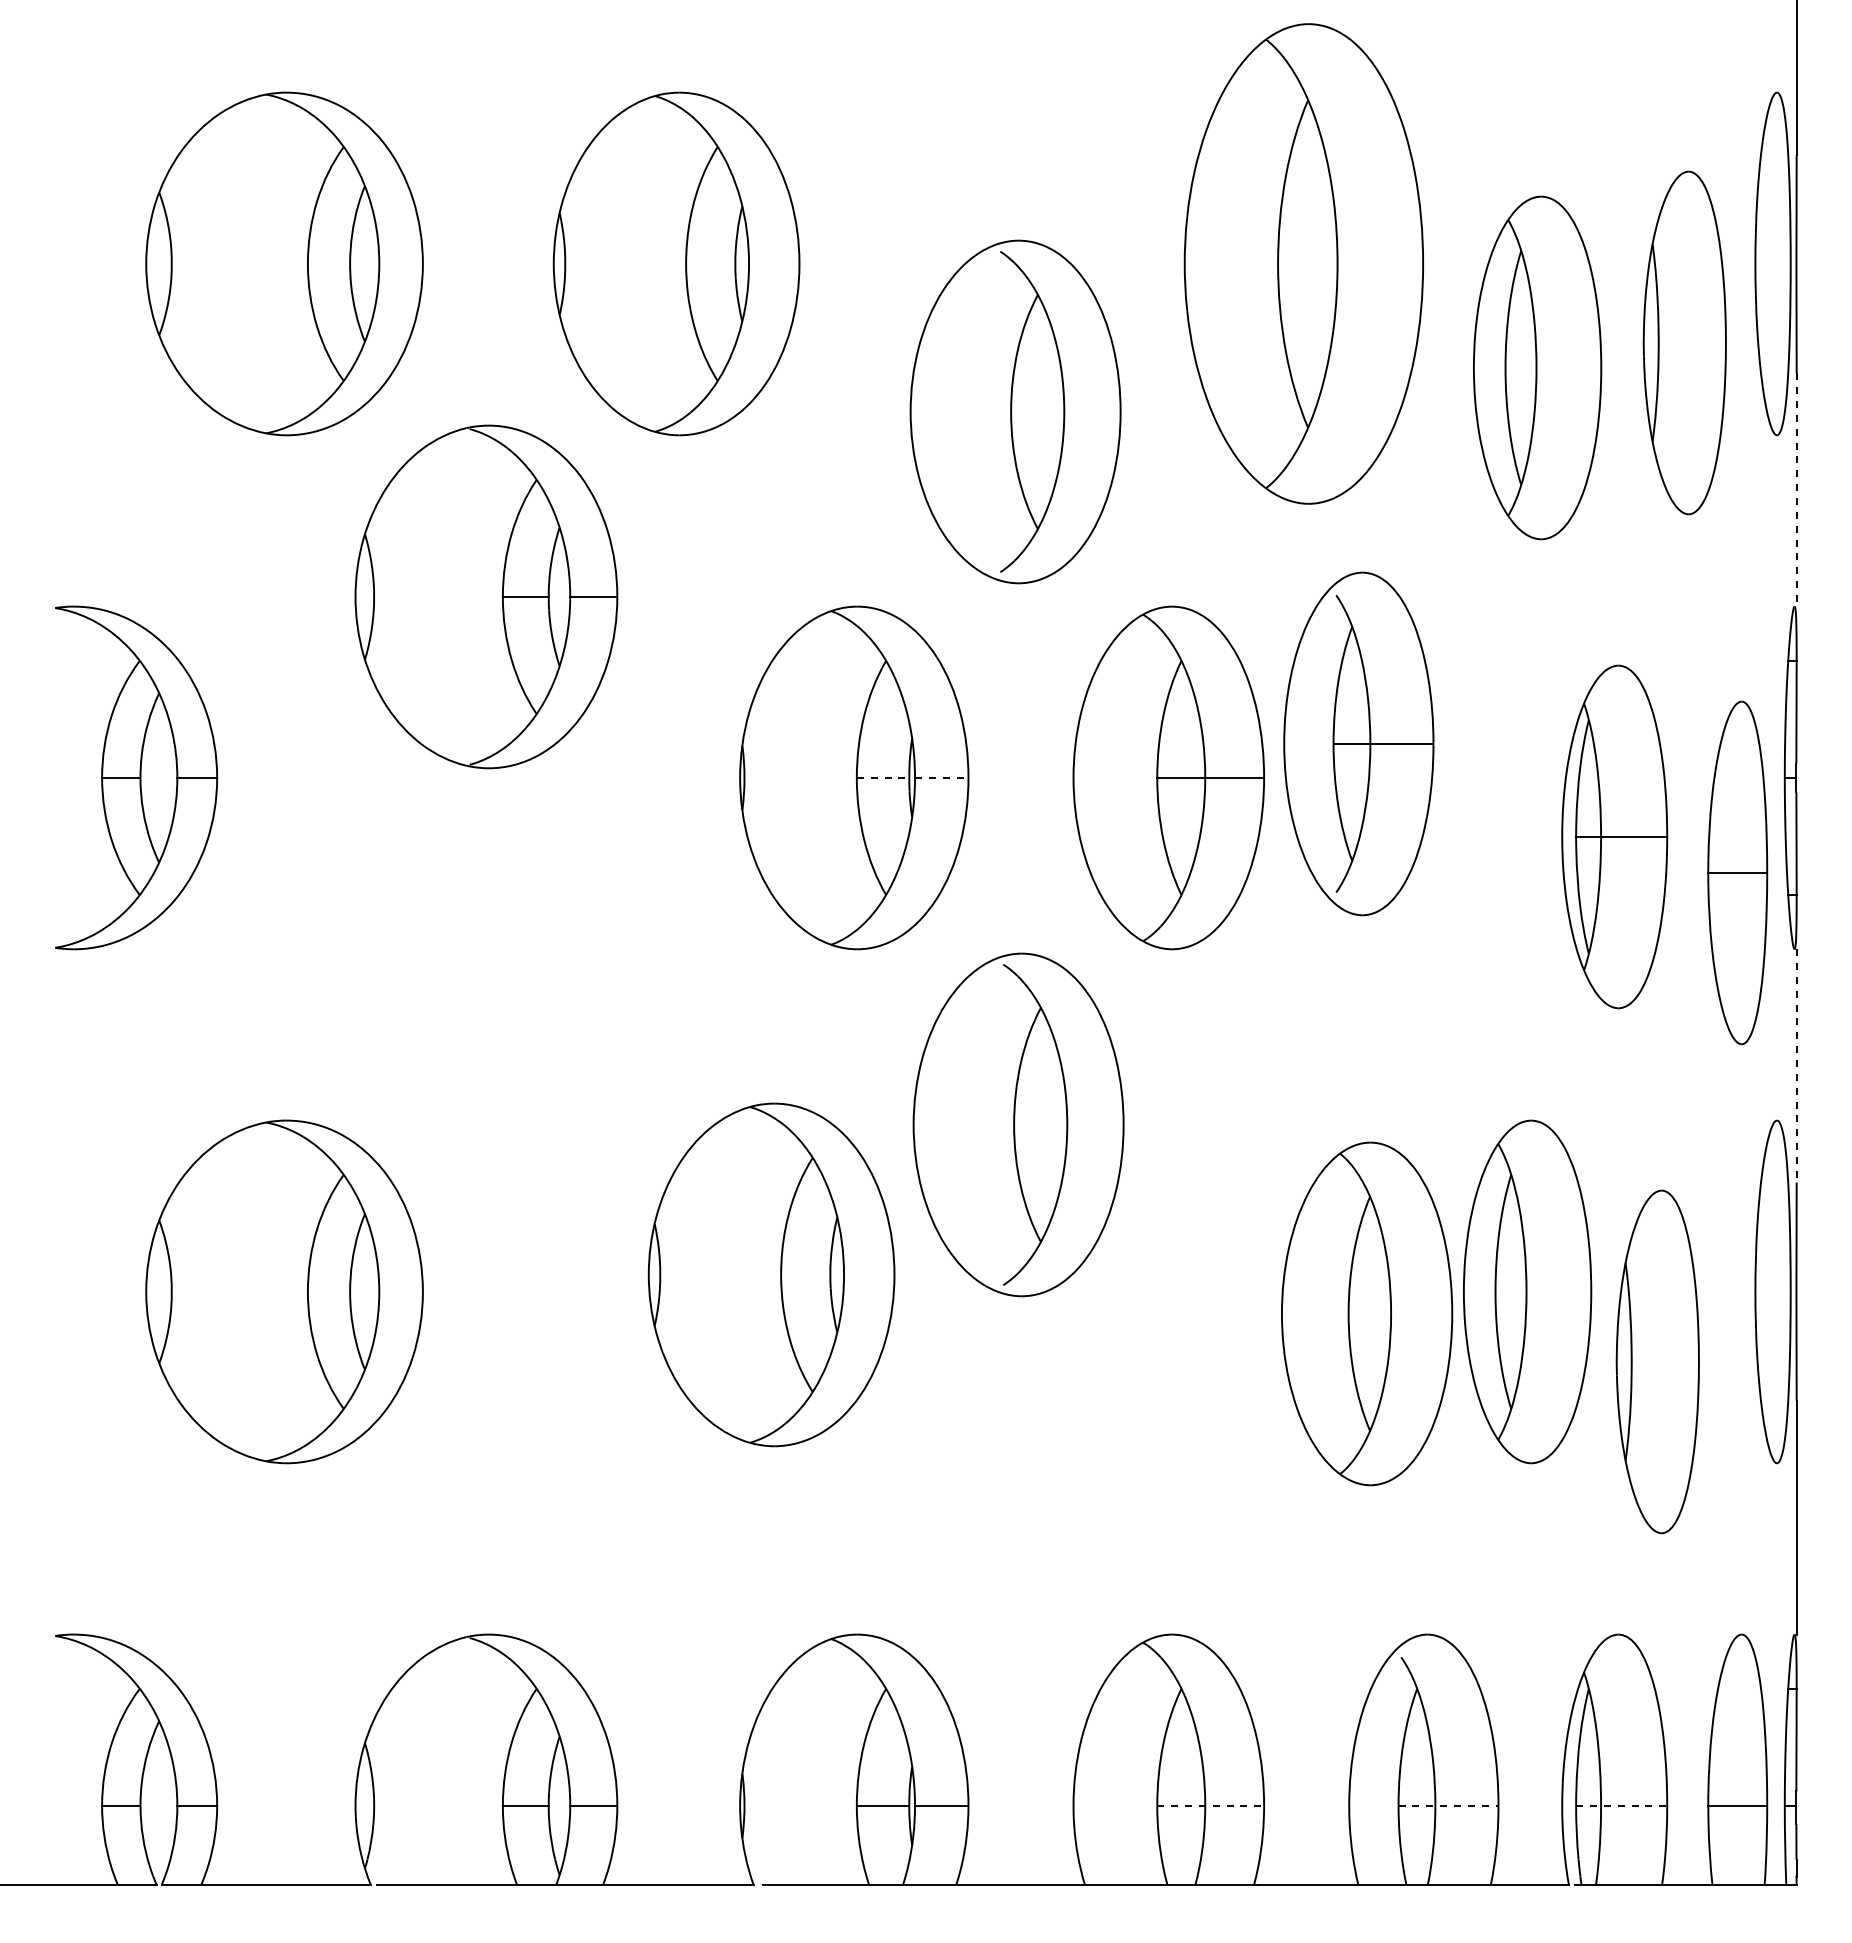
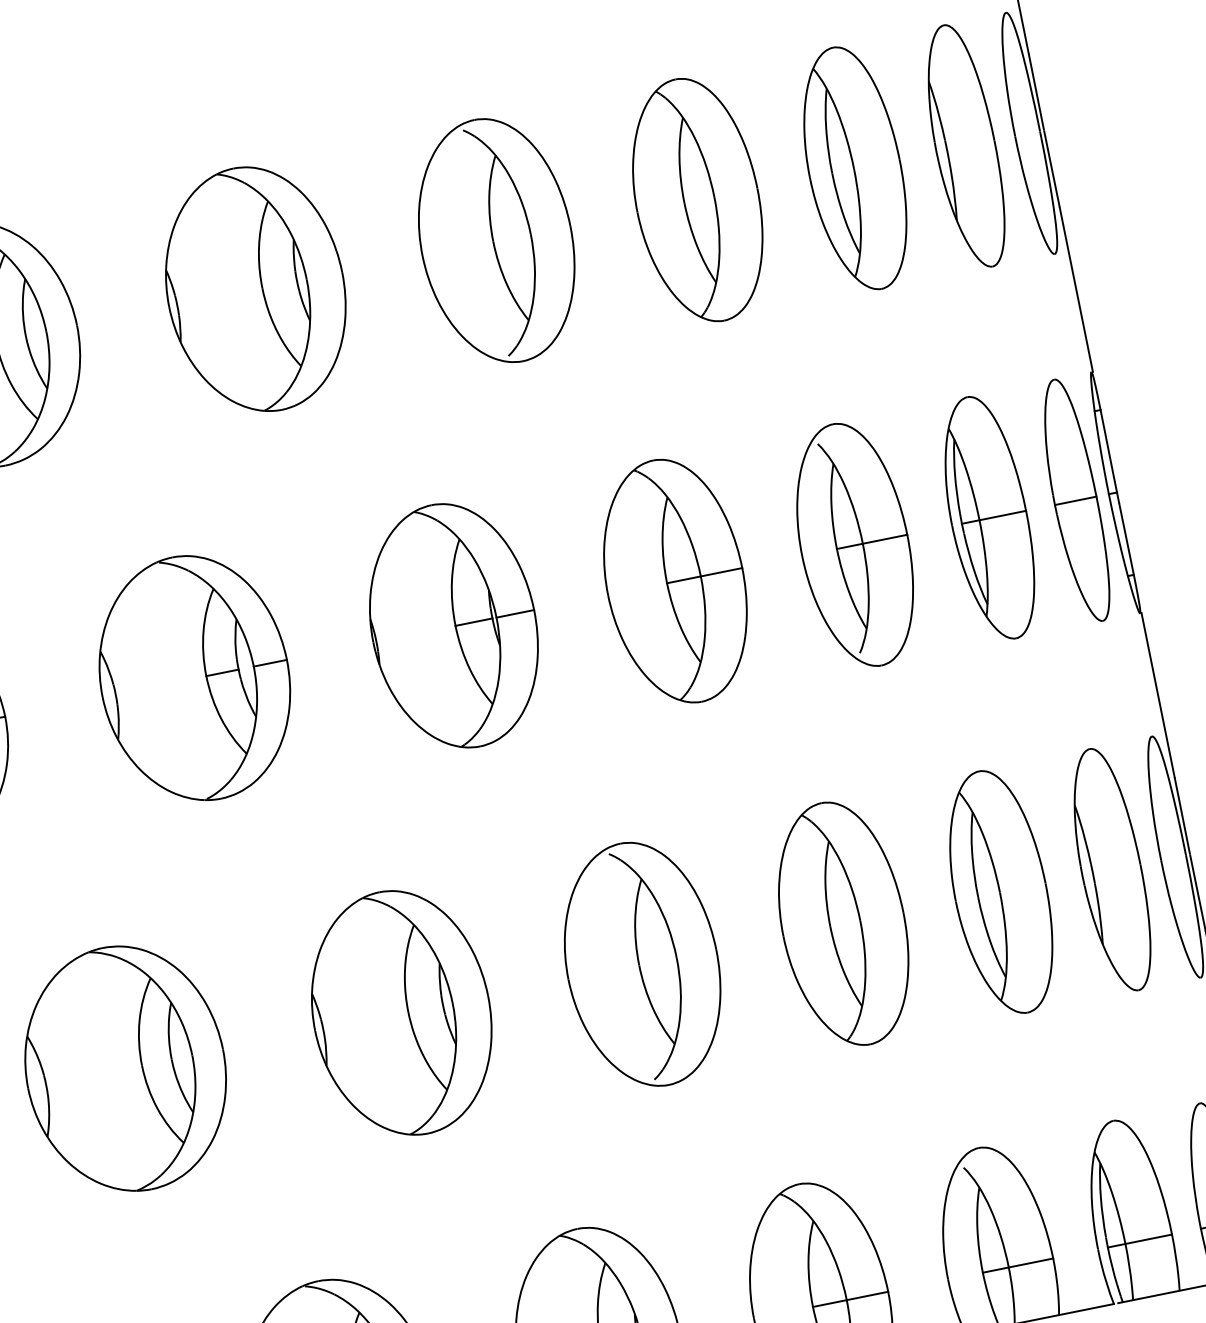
part: (1304, 263) -> (697, 200), size x0.71
part: (1684, 342) -> (965, 146), moved
part: (1537, 367) -> (854, 168), moved
part: (1015, 411) -> (496, 240), moved
line: (1796, 490) -> (1076, 290), dashed -> solid
part: (486, 596) -> (194, 678), moved
part: (1358, 743) -> (854, 545), moved
line: (883, 777) -> (474, 621), dashed -> solid
line: (941, 777) -> (515, 613), dashed -> solid
part: (1614, 836) -> (988, 518), moved
part: (1737, 872) -> (1075, 500), moved
line: (1796, 1065) -> (1157, 694), dashed -> solid
part: (1018, 1124) -> (642, 964), moved
part: (771, 1274) -> (401, 1013), moved
part: (1367, 1313) -> (843, 923), moved
part: (1657, 1361) -> (1111, 869), moved
line: (1211, 1805) -> (851, 1298), dashed -> solid
line: (1448, 1805) -> (1017, 1265), dashed -> solid
line: (1621, 1805) -> (1139, 1240), dashed -> solid

